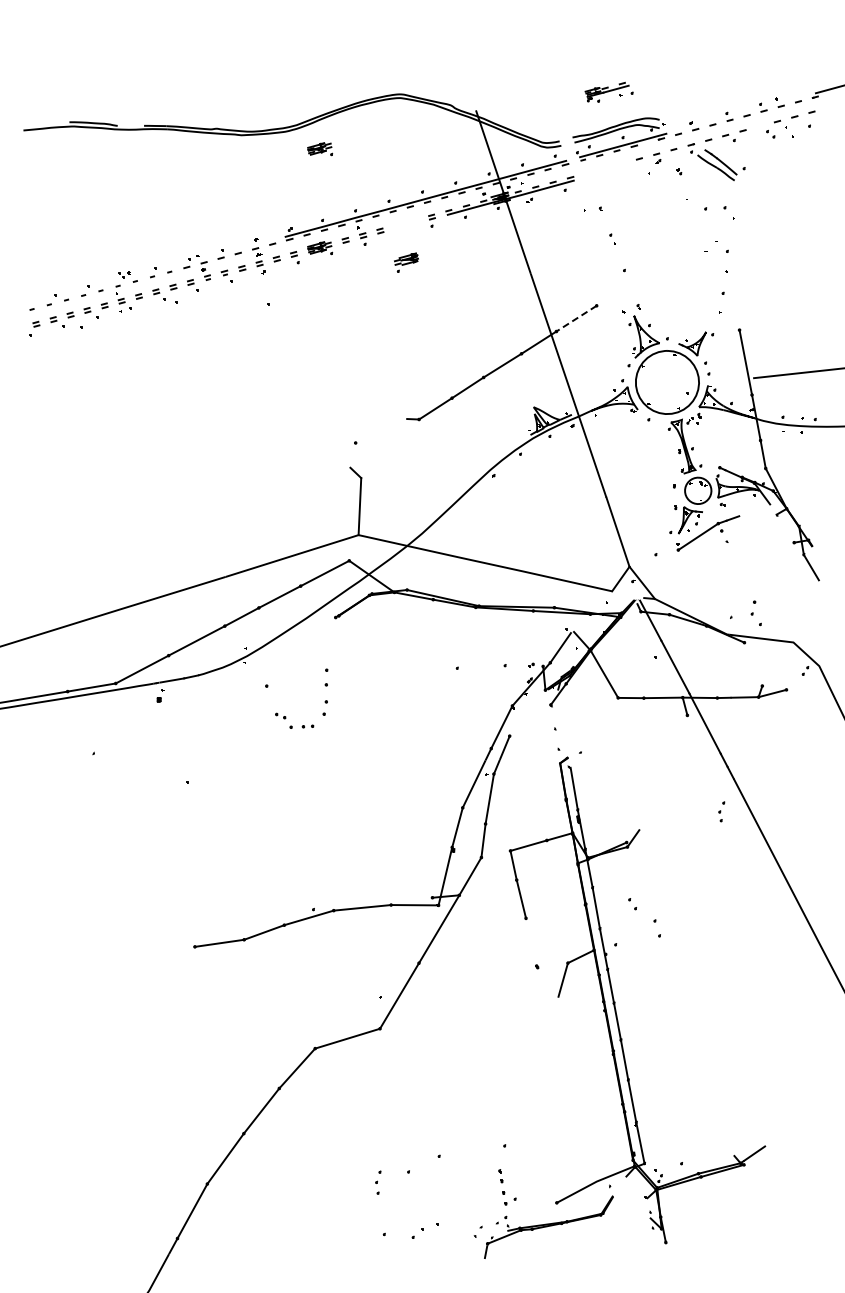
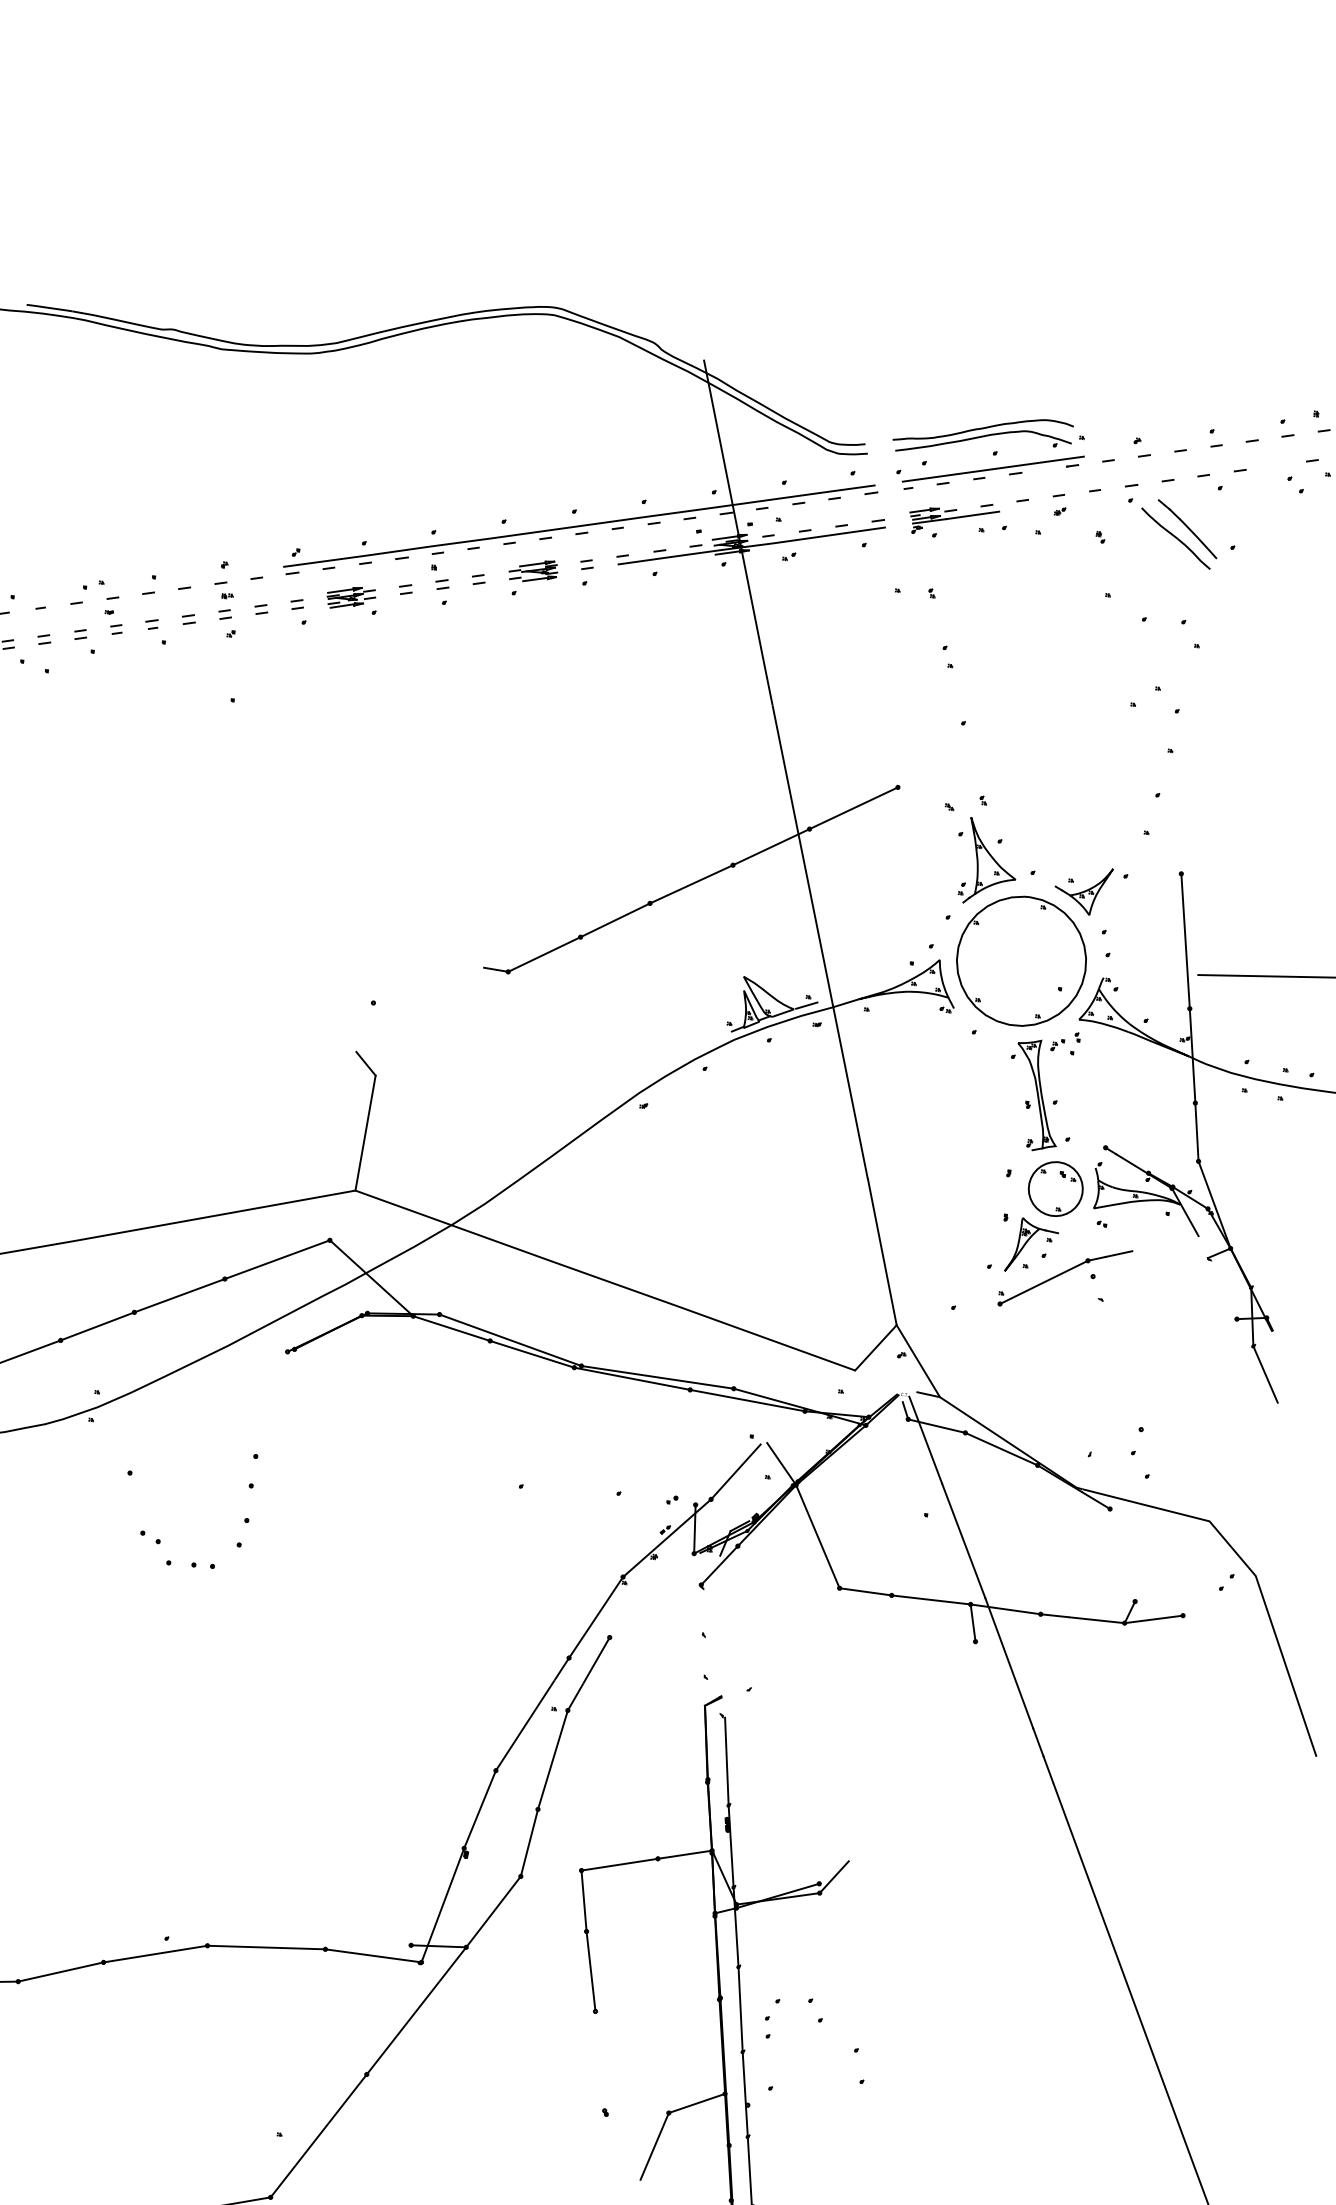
part: (608, 91) -> (956, 518), moved
part: (320, 149) -> (378, 398), removed
part: (406, 262) -> (532, 577), moved
line: (576, 318) -> (853, 807), dashed -> solid
part: (721, 811) -> (770, 2017), moved

